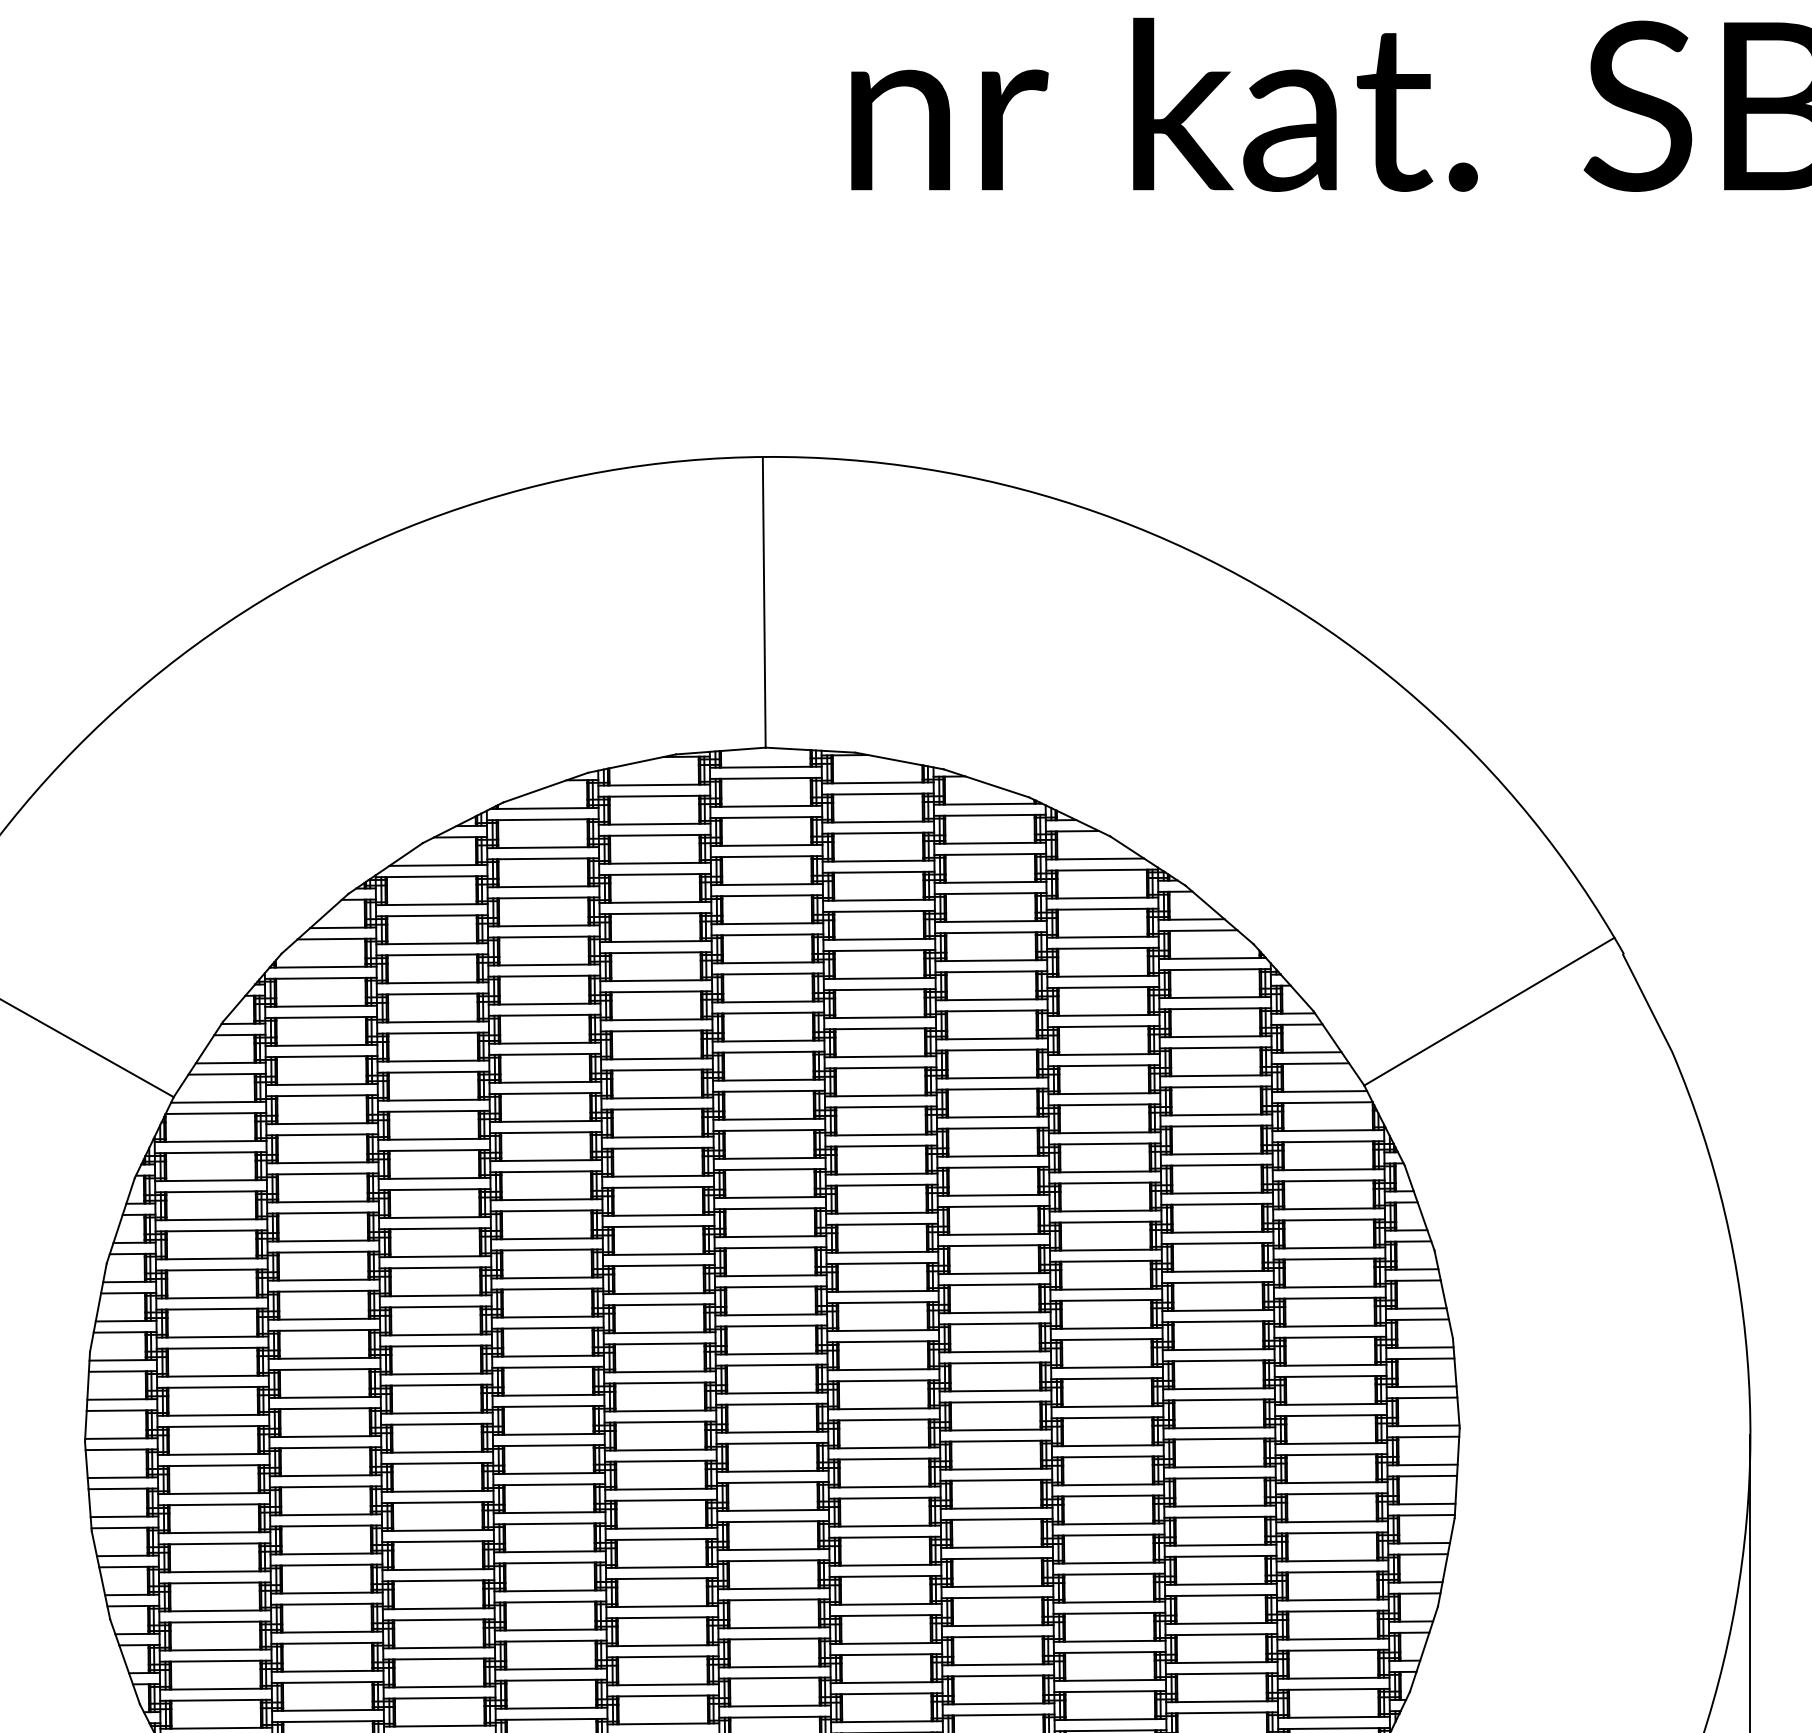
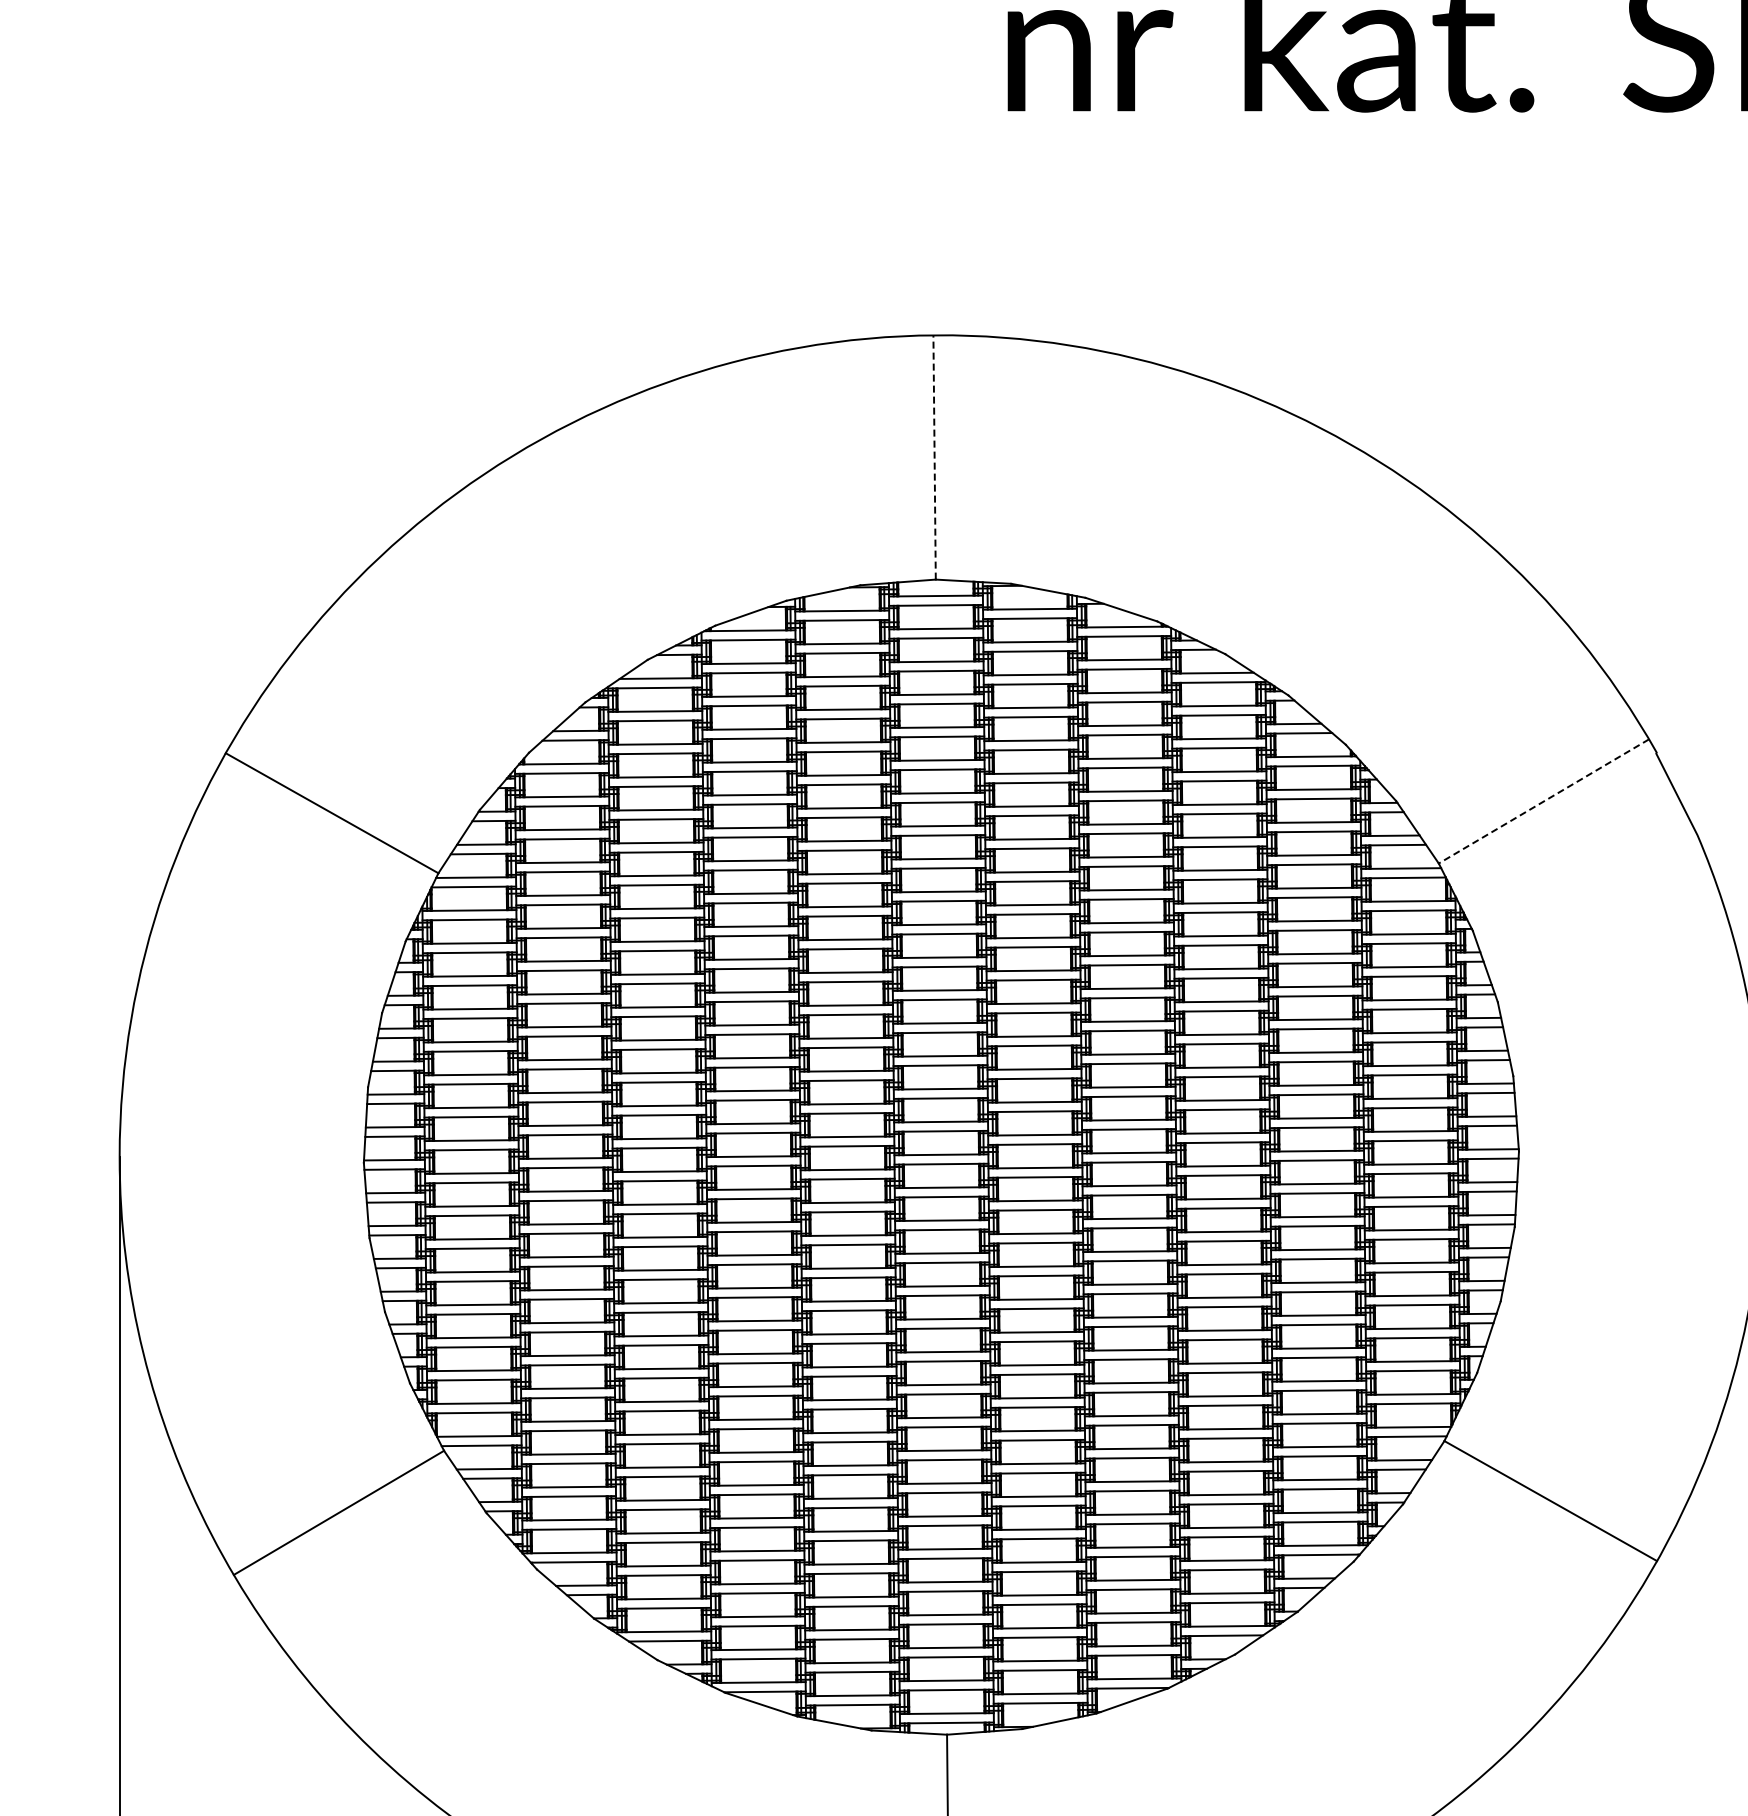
line: (764, 602) -> (934, 457), solid -> dashed
line: (1488, 1011) -> (1543, 801), solid -> dashed

